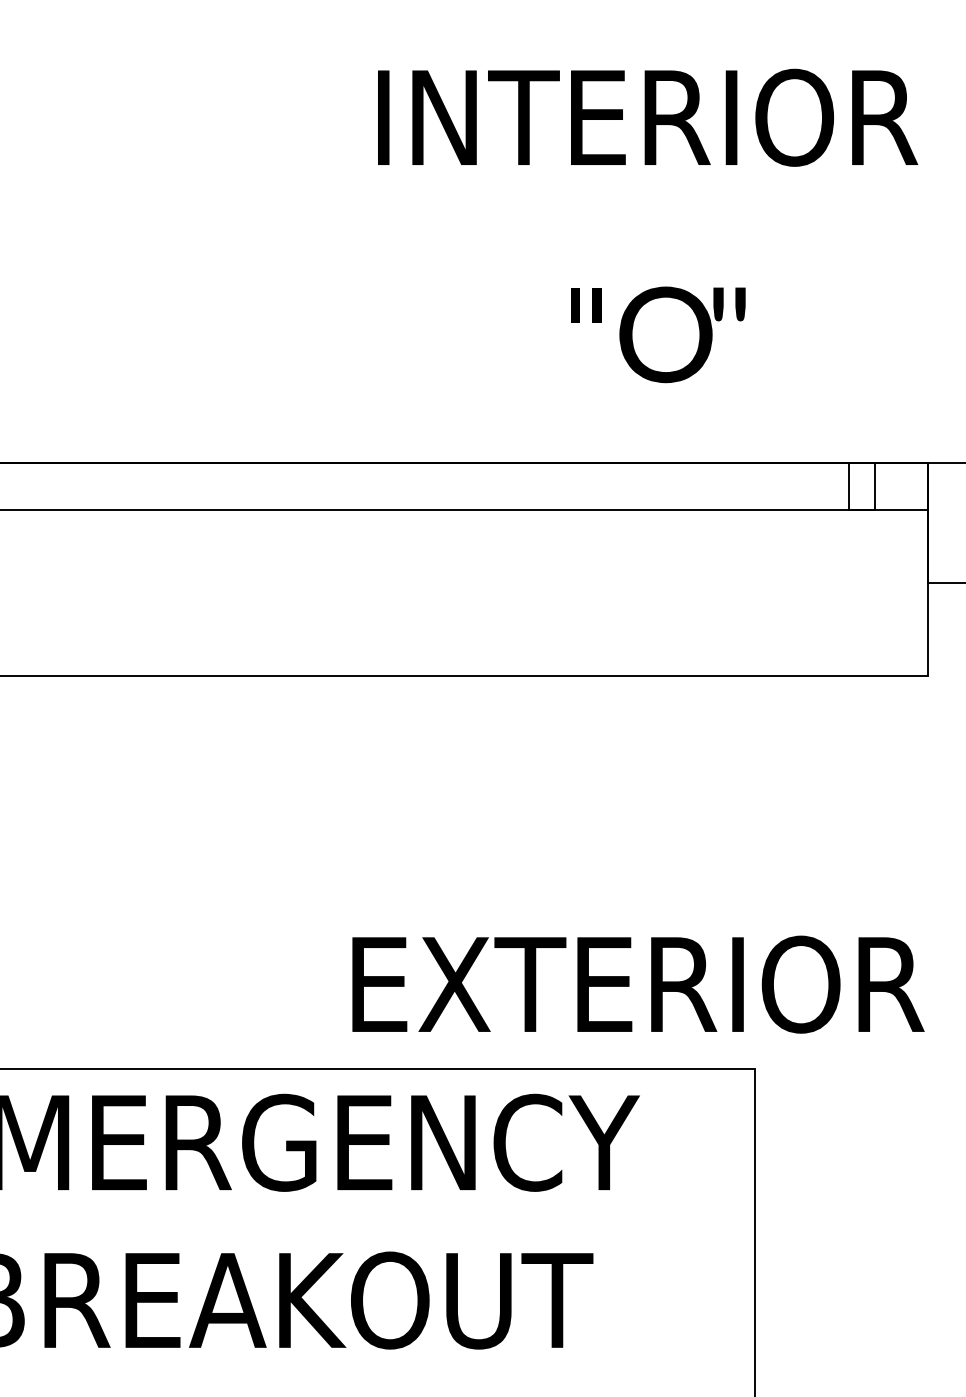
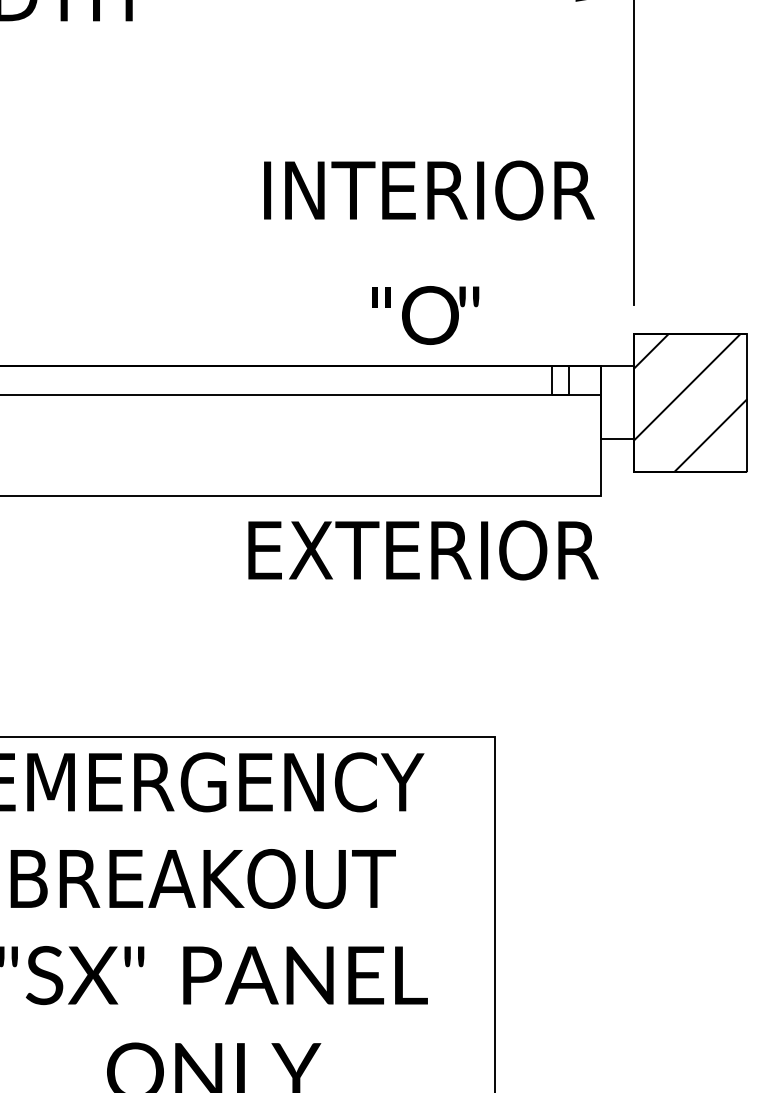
text: (648, 117) -> (429, 190), moved
text: (657, 334) -> (425, 315), moved
text: (638, 984) -> (423, 550), moved

